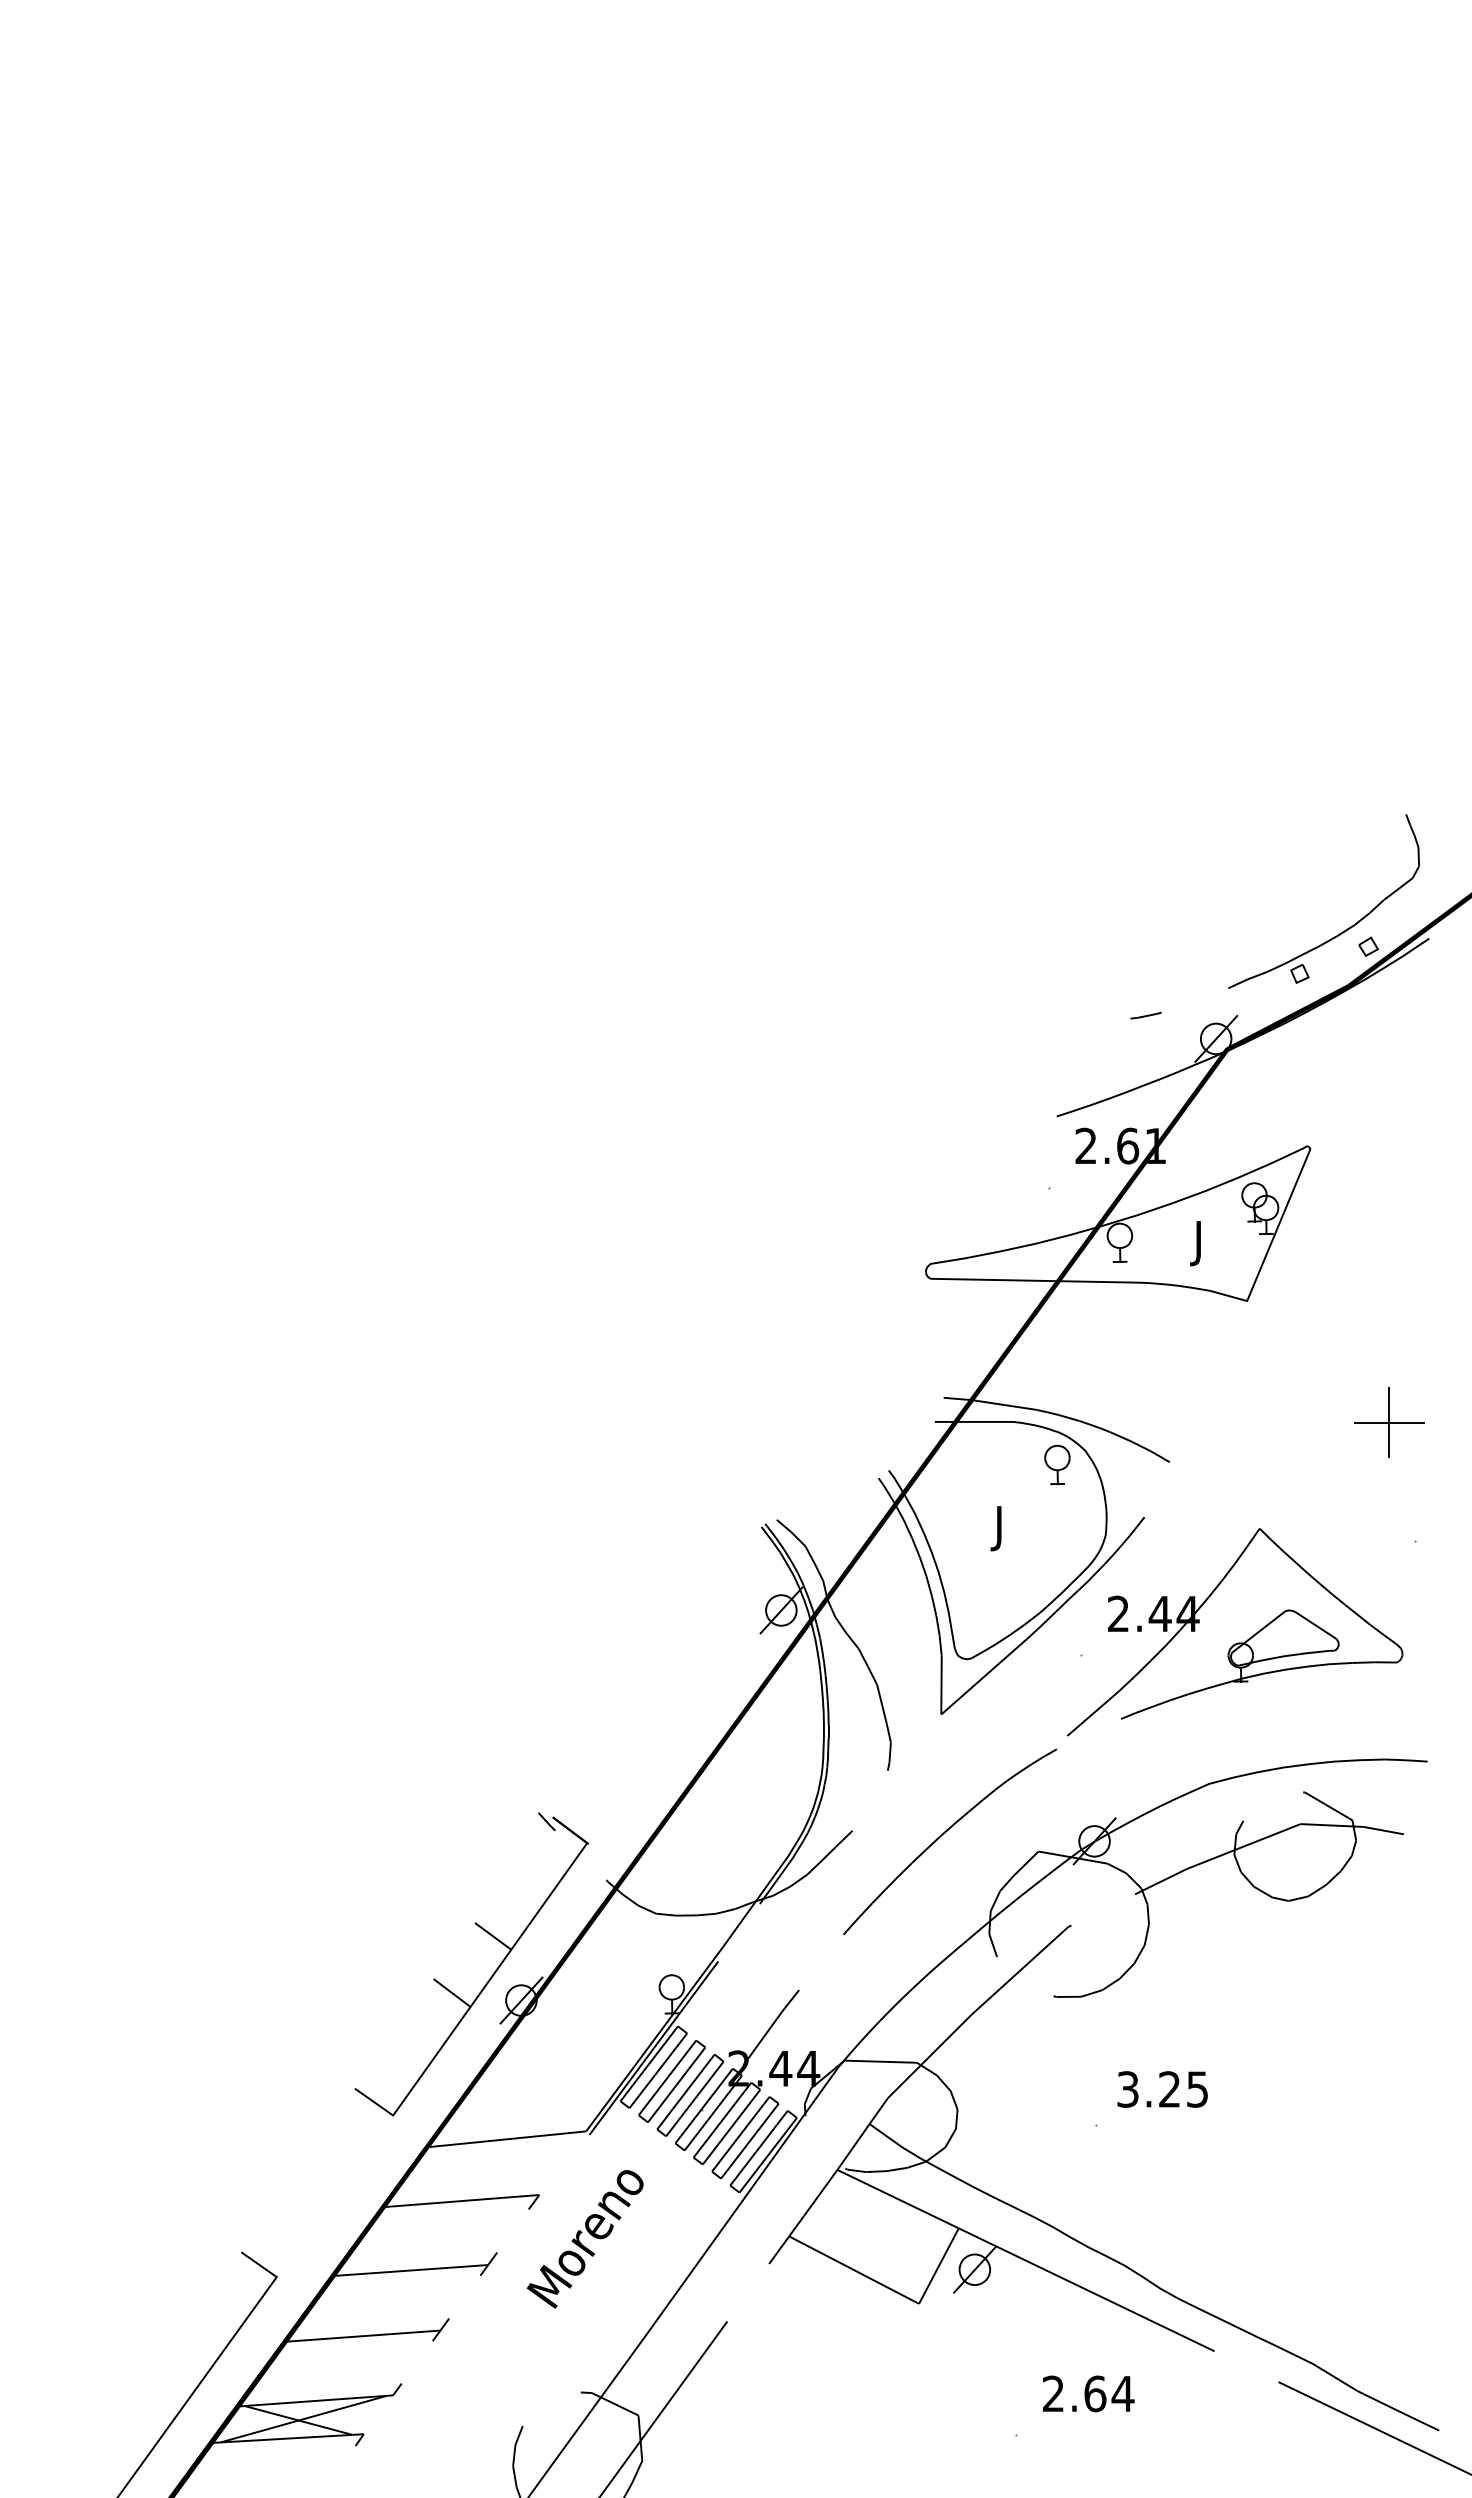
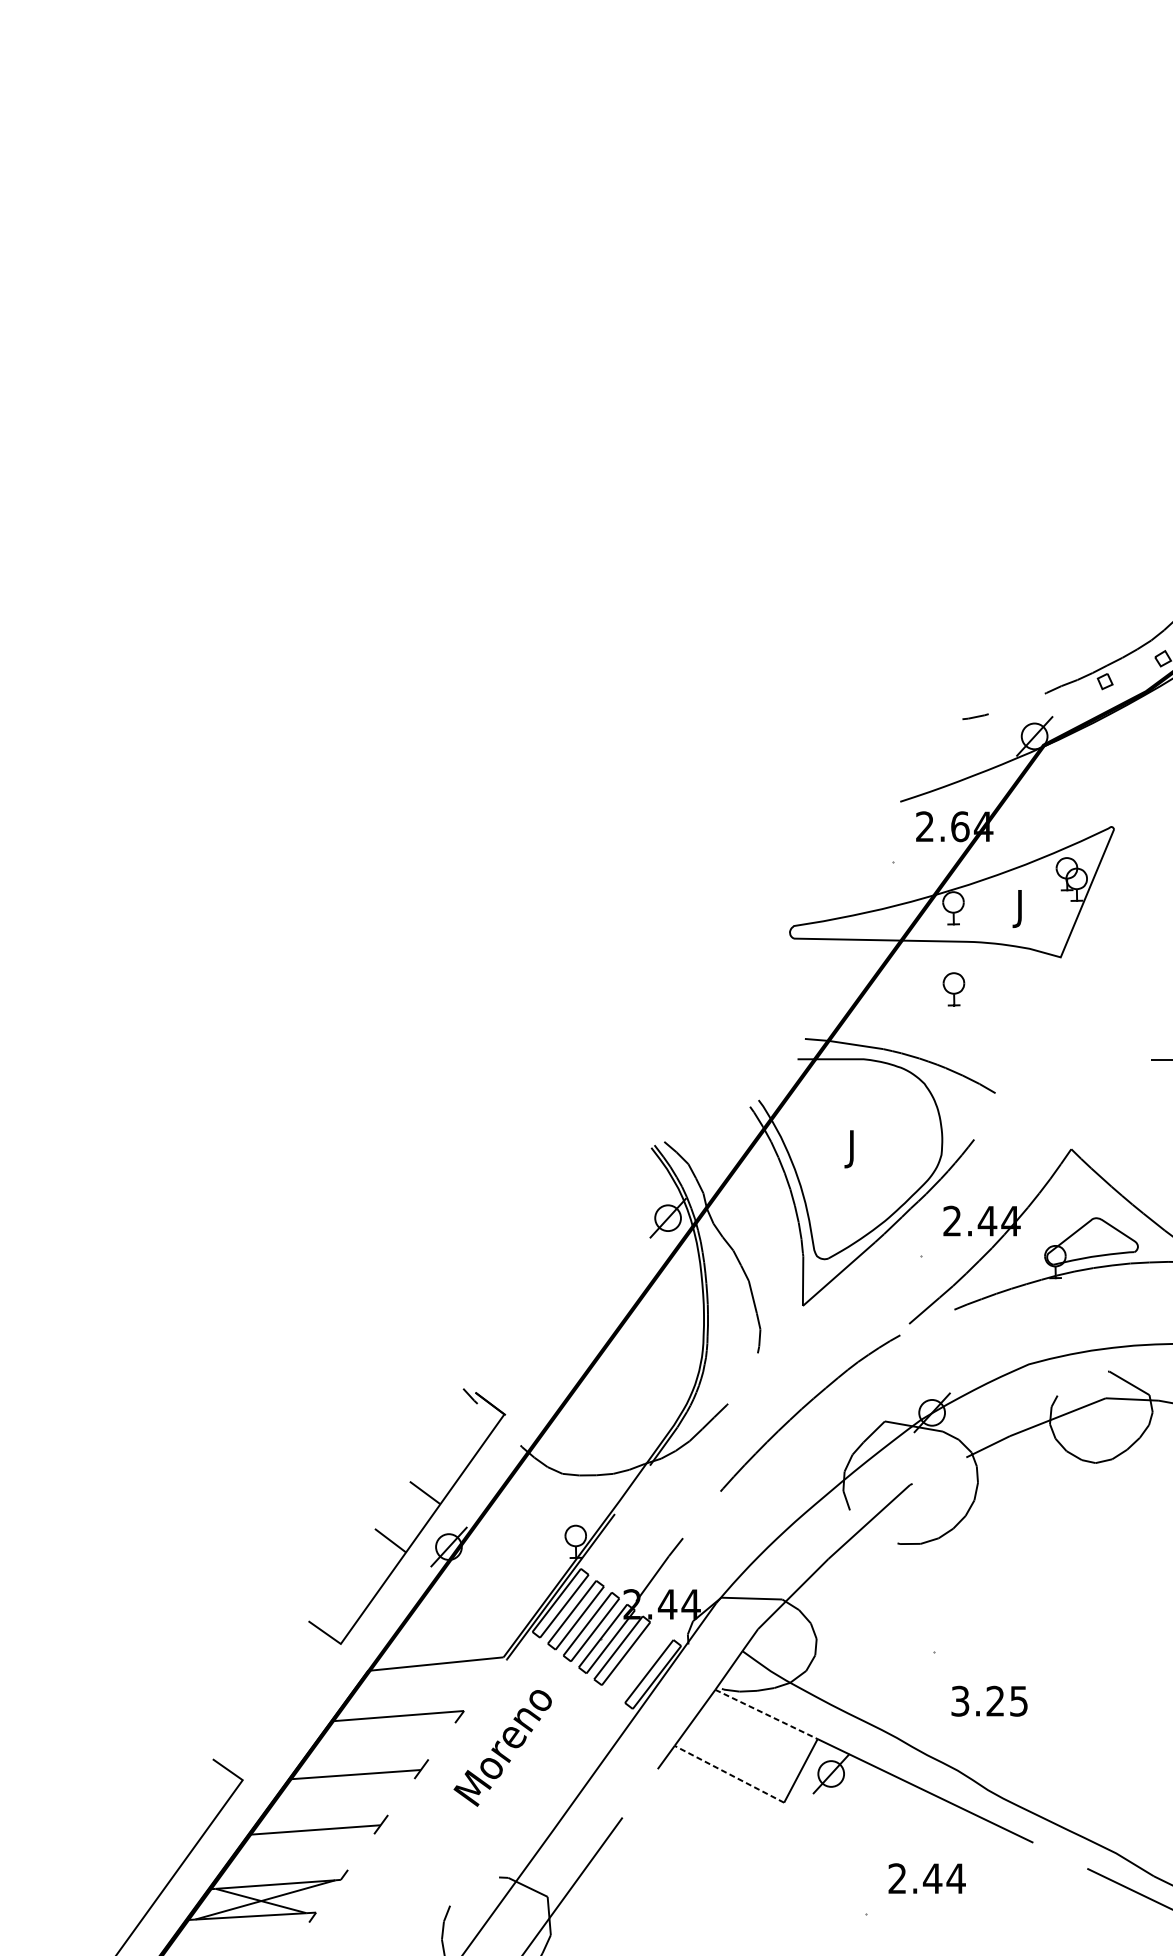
text: (1155, 1145) -> (983, 826), 2.61 -> 2.64
part: (1057, 1464) -> (953, 988), moved
text: (1162, 2089) -> (989, 1701), moved
part: (745, 2137) -> (637, 1662), removed
line: (898, 2199) -> (766, 1714), solid -> dashed
line: (853, 2269) -> (728, 1773), solid -> dashed
text: (1094, 2393) -> (932, 1878), 2.64 -> 2.44

